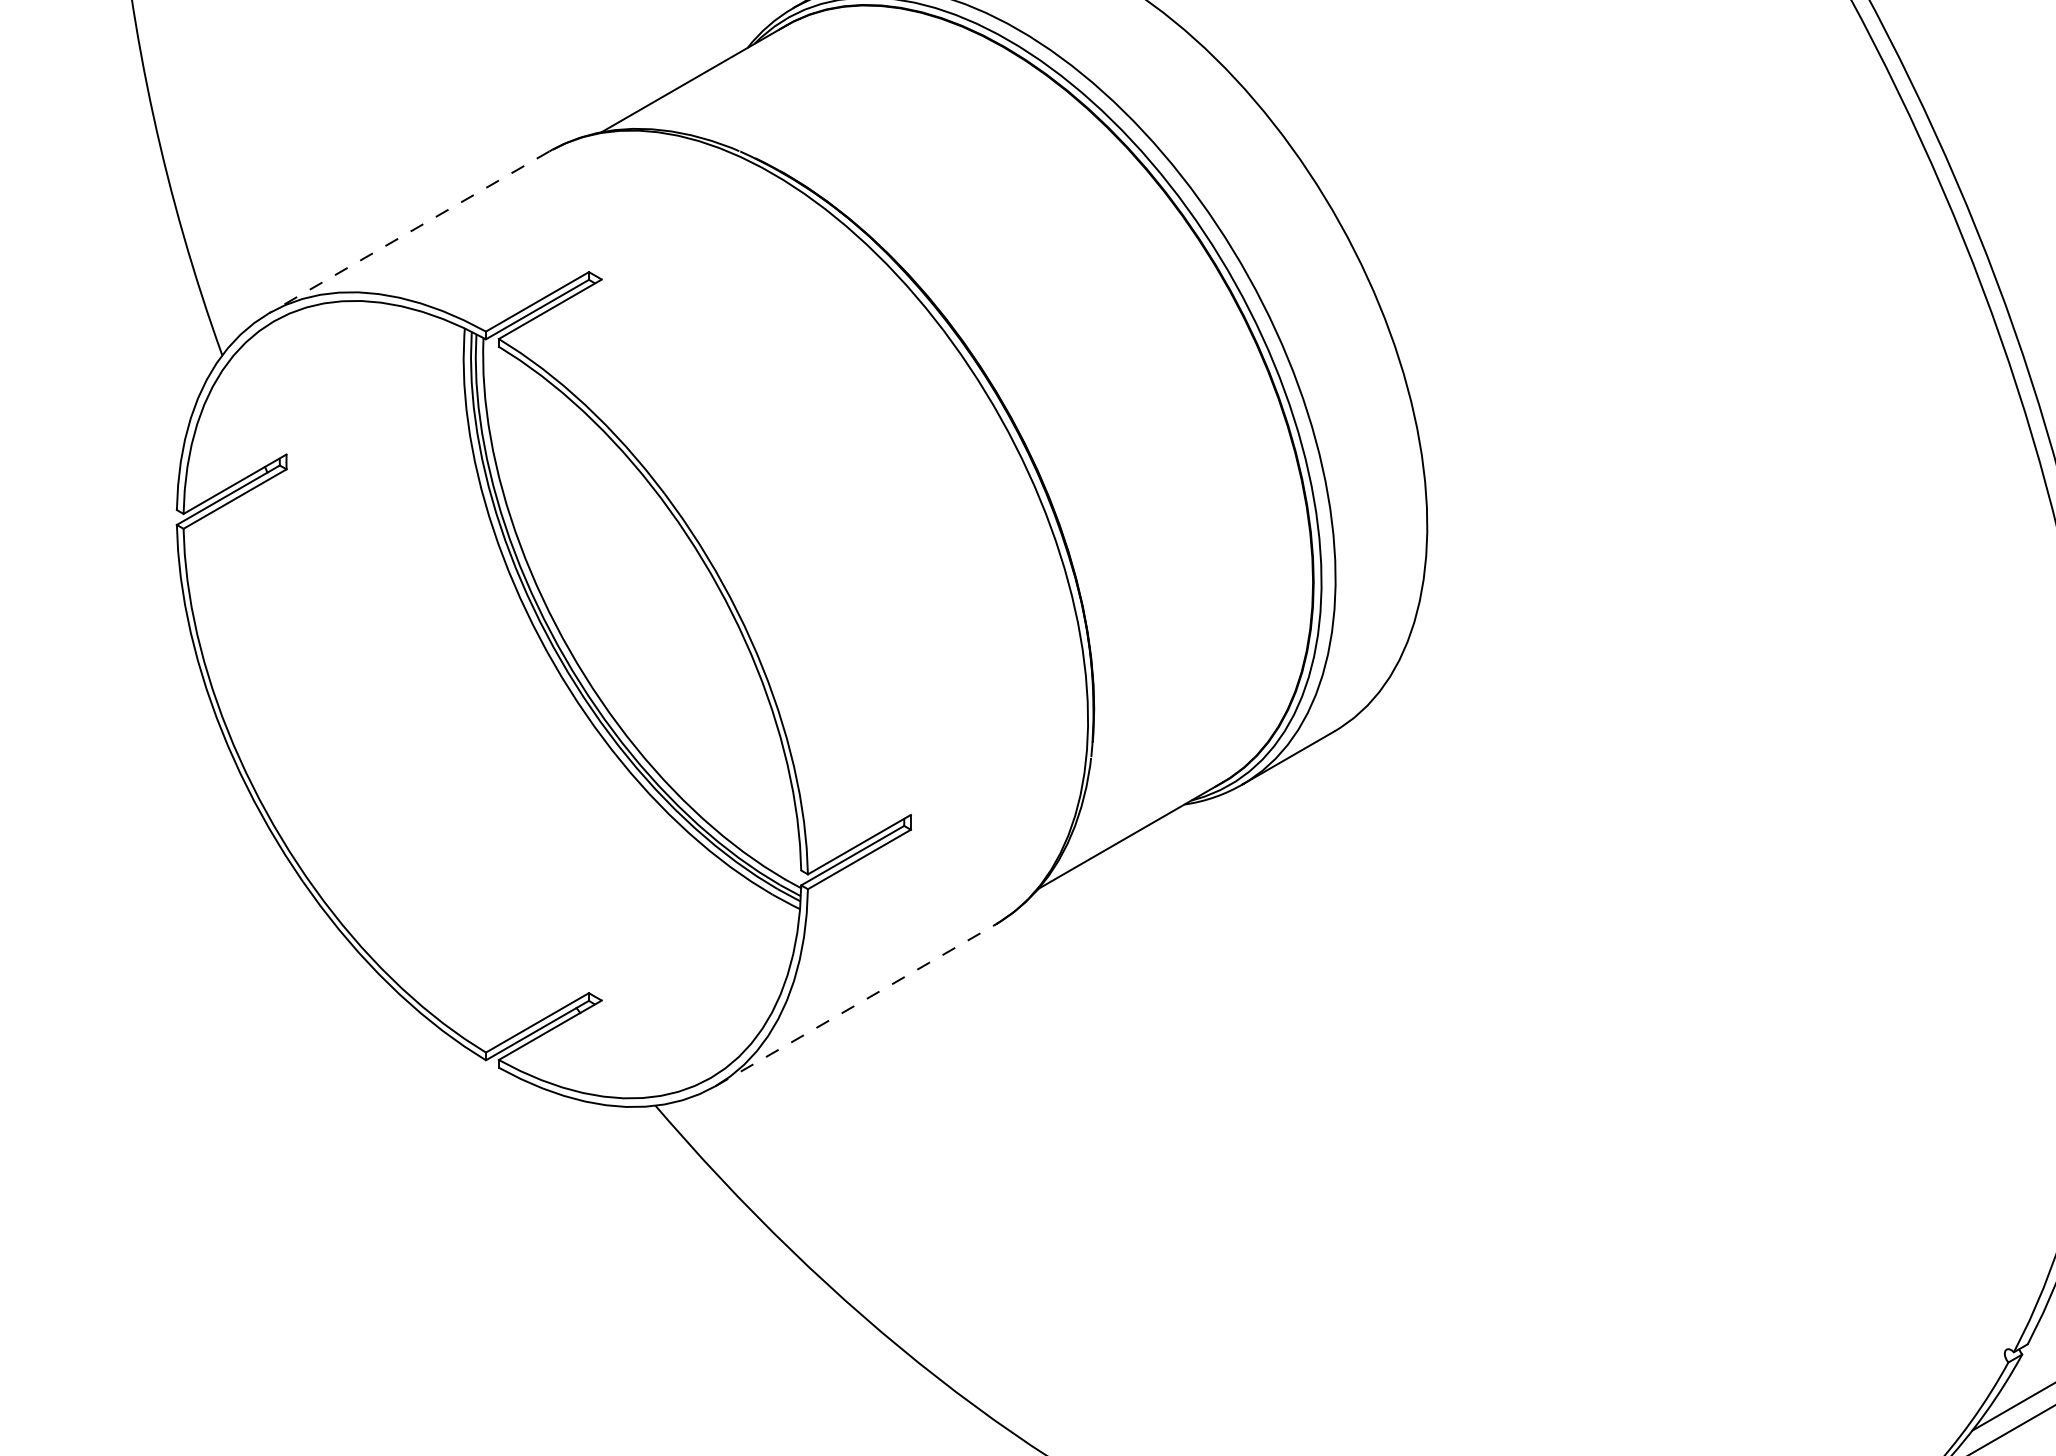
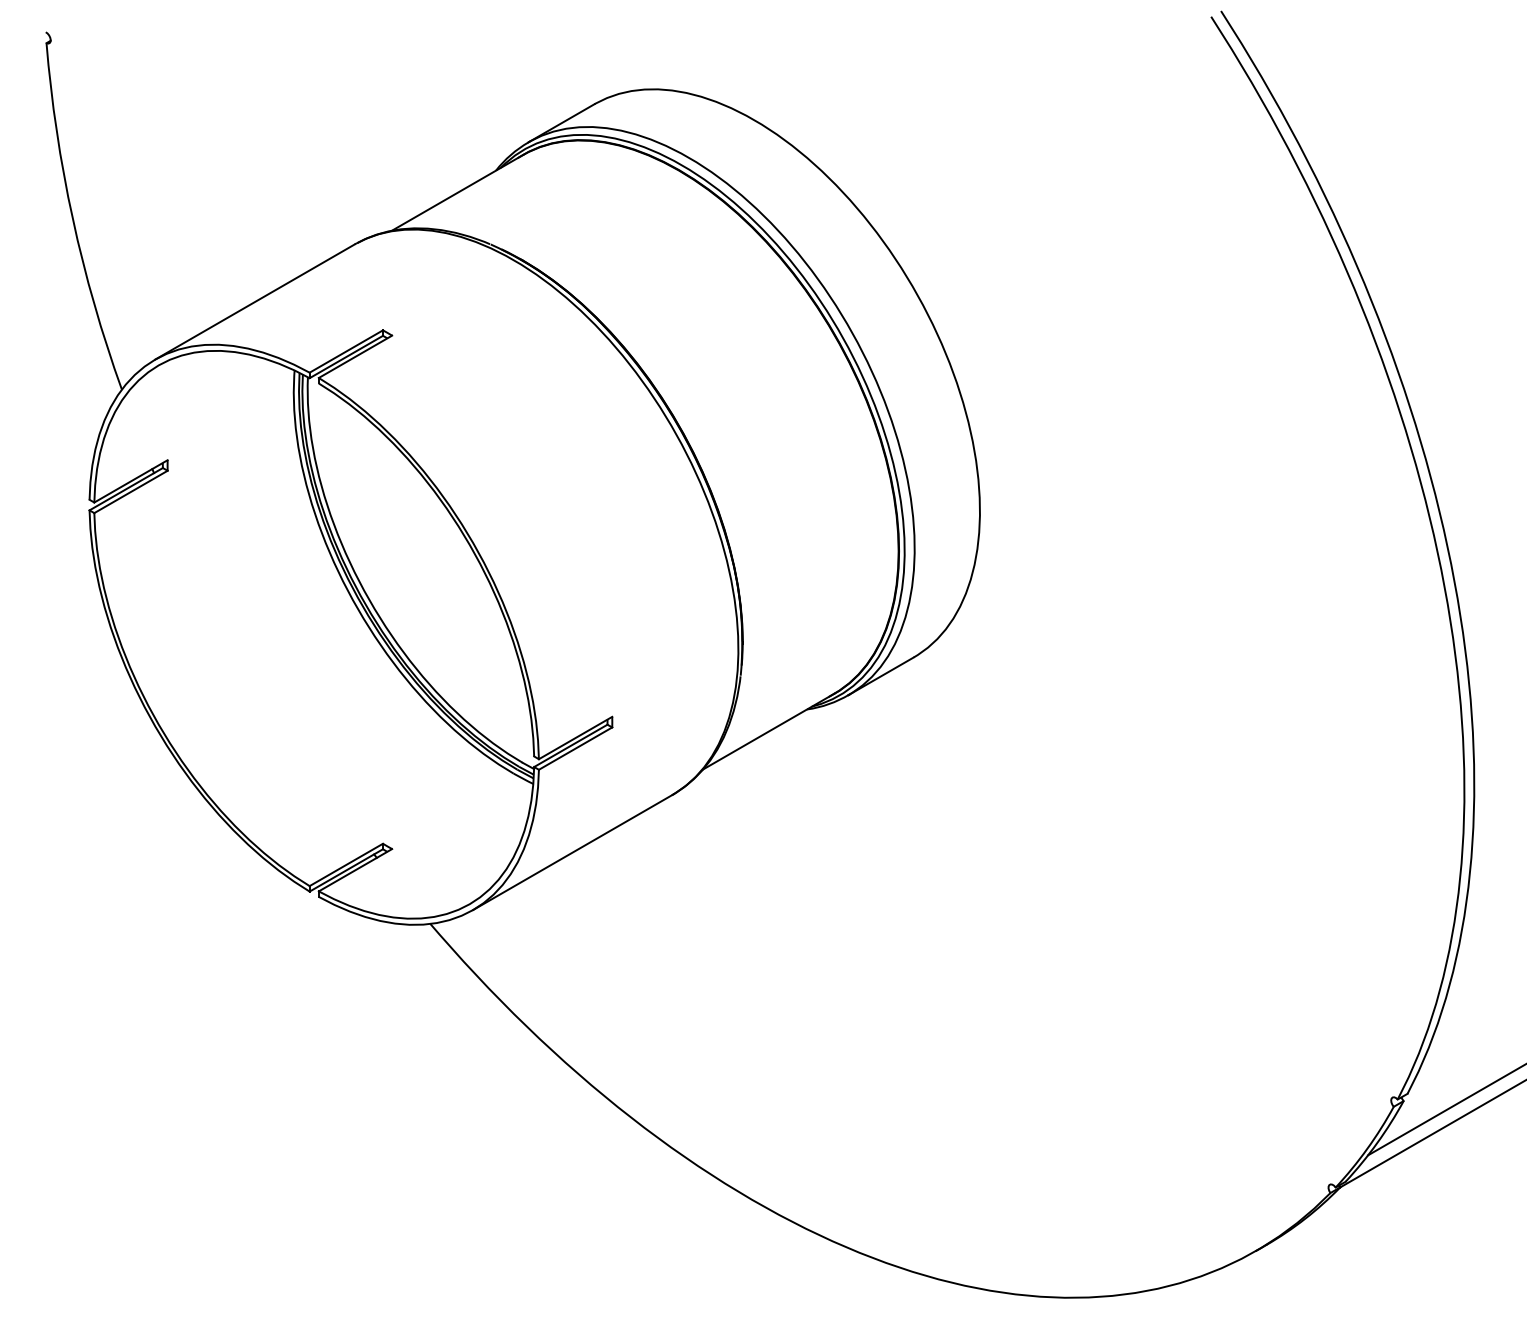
line: (408, 233) -> (254, 302), dashed -> solid
line: (856, 1005) -> (573, 852), dashed -> solid

